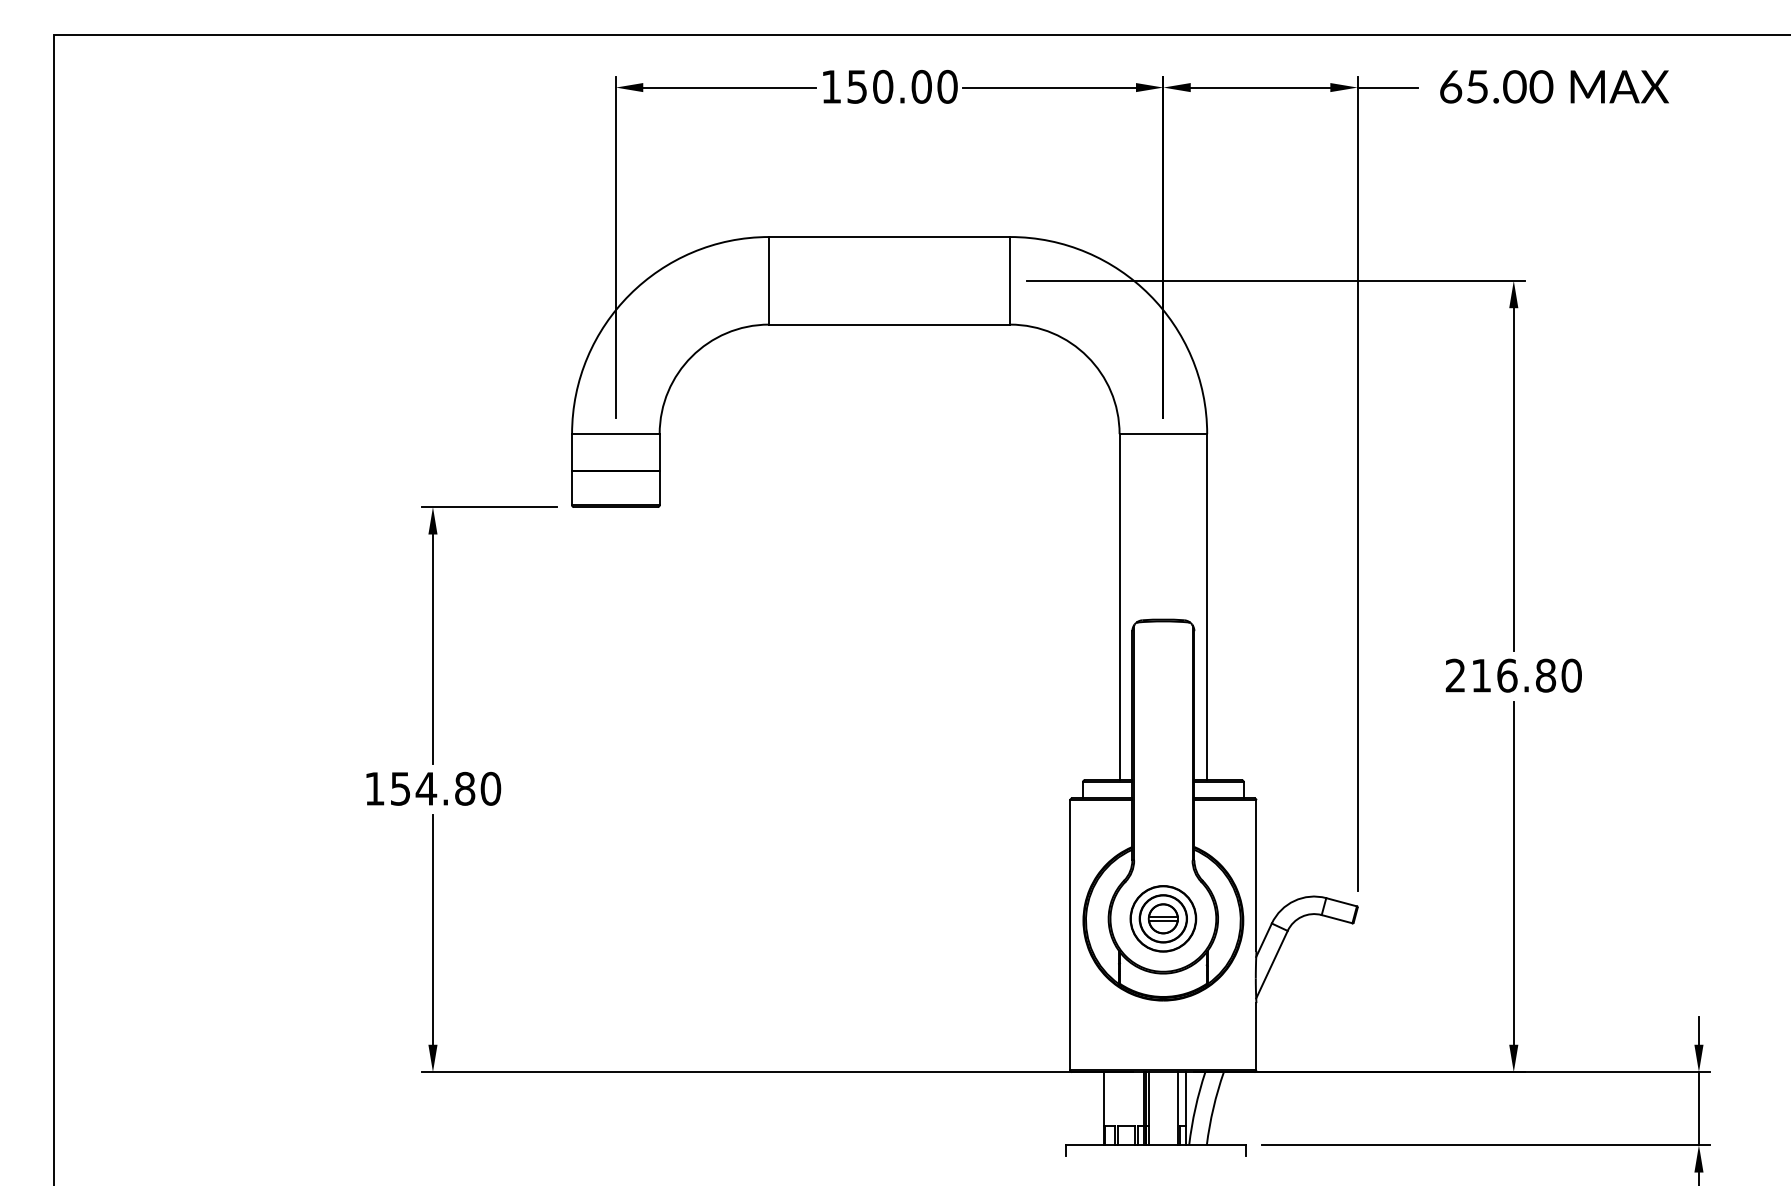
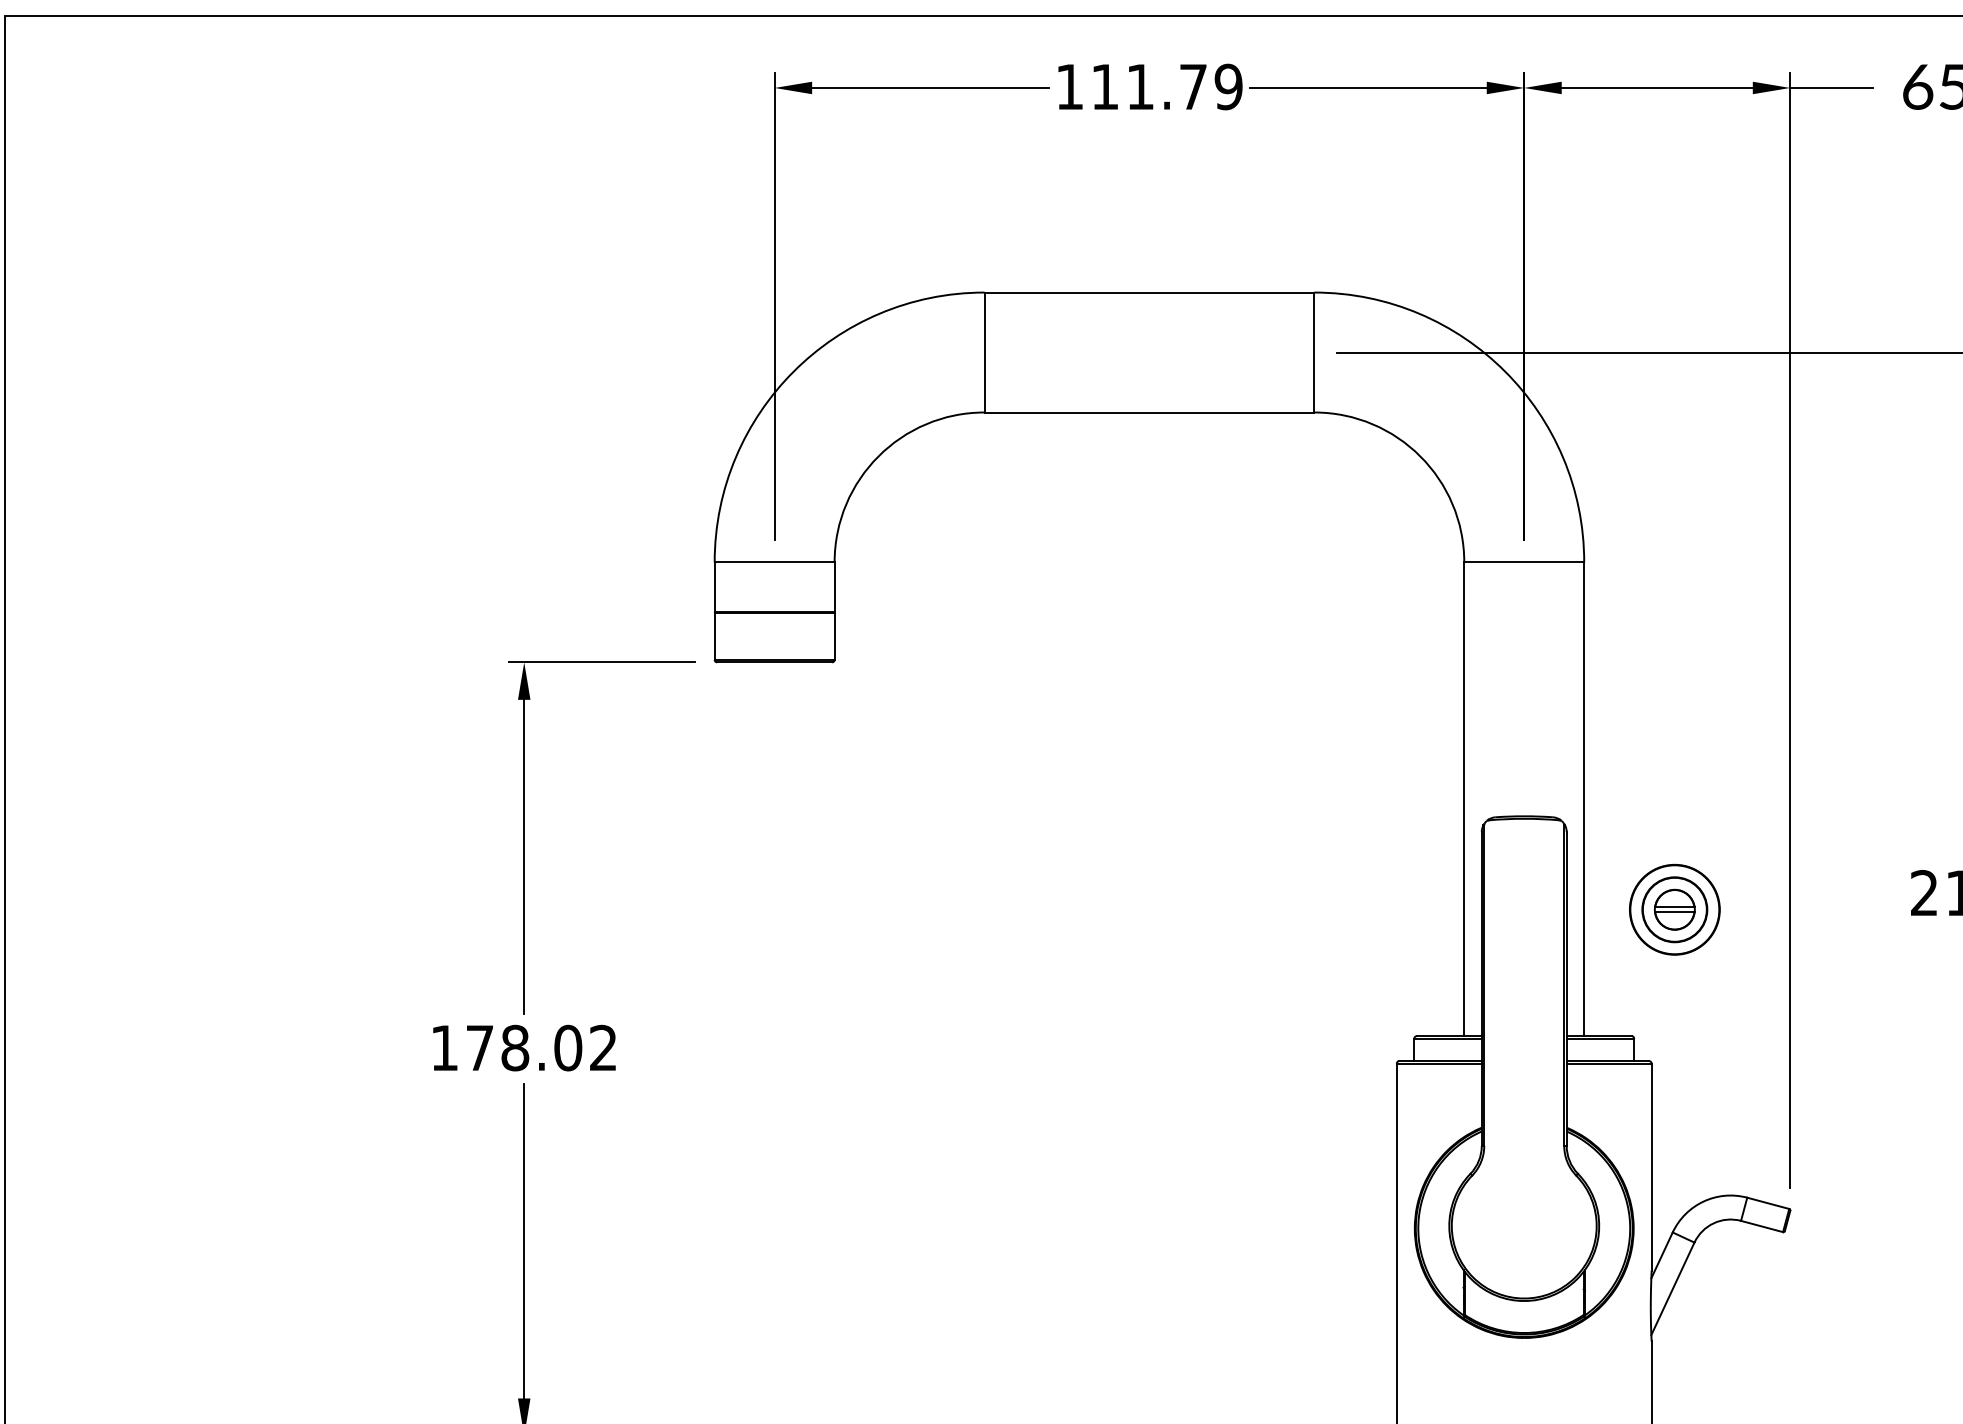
text: (902, 86) -> (1167, 86), 150.00 -> 111.79
text: (446, 788) -> (542, 1047), 154.80 -> 178.02
part: (1163, 918) -> (1675, 909), moved

